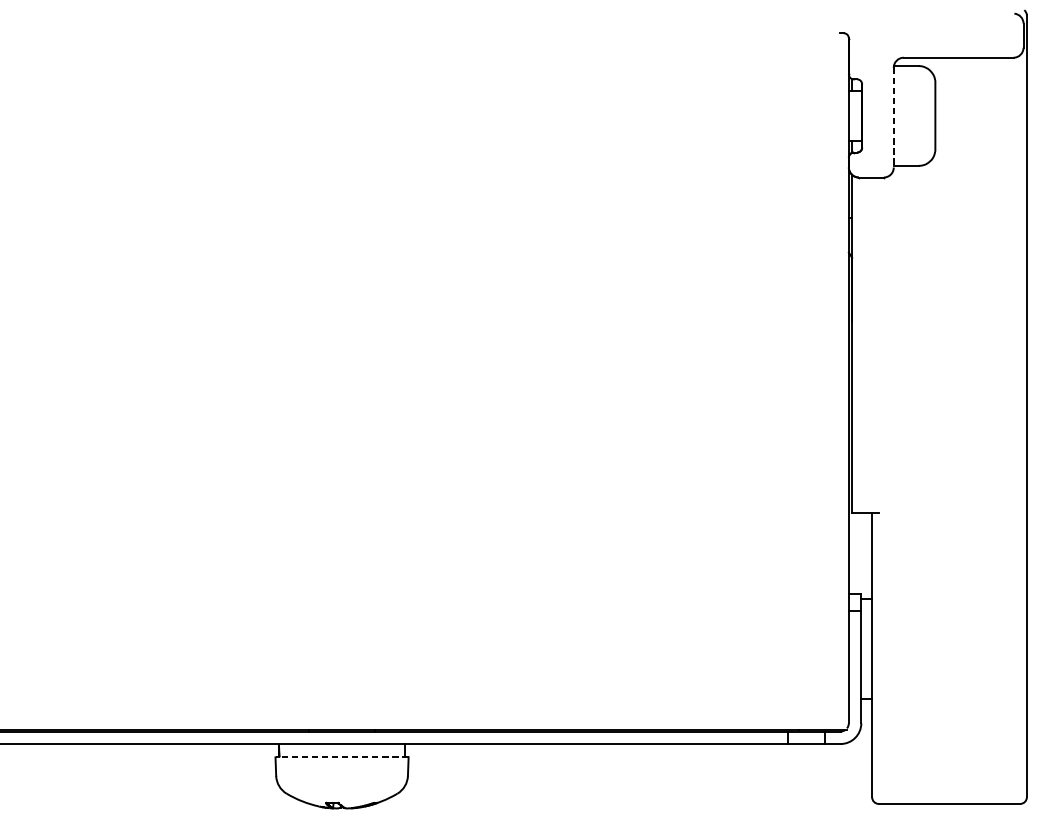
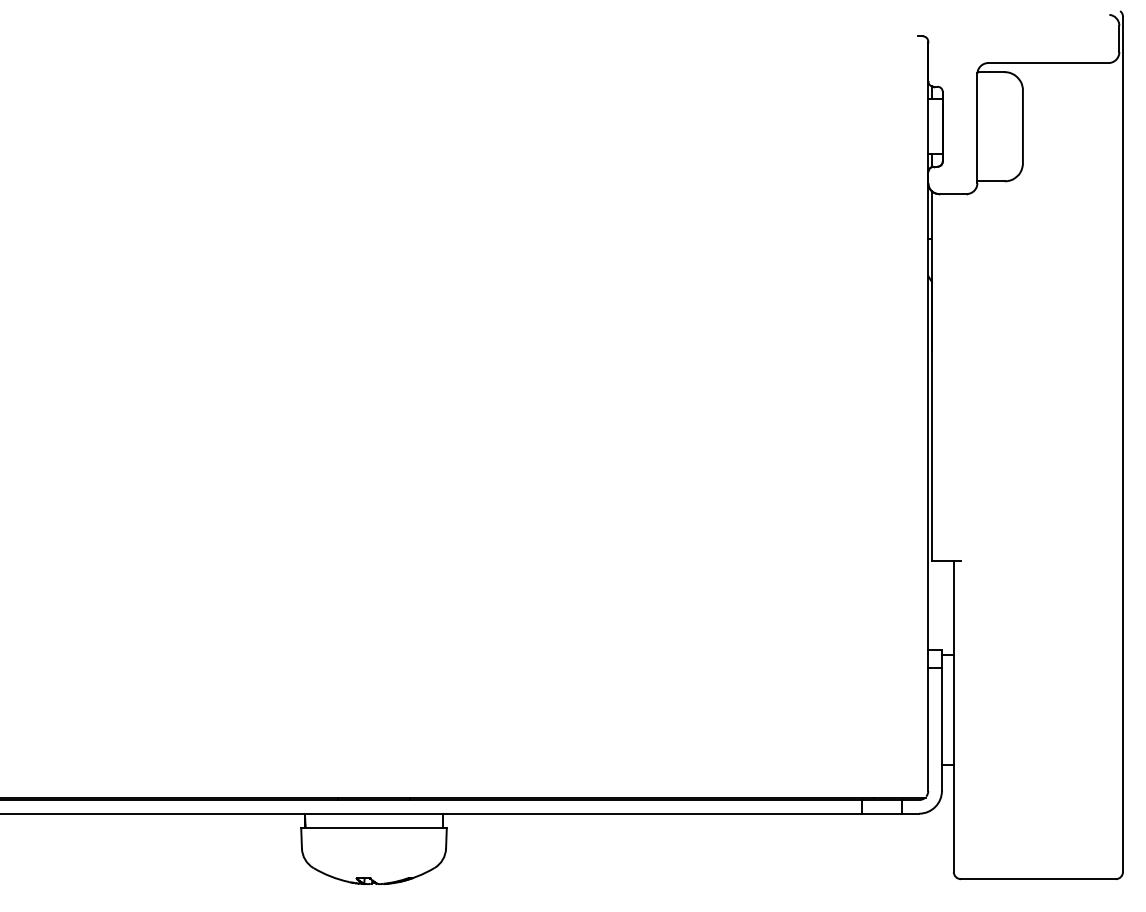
line: (893, 117) -> (977, 128), dashed -> solid
line: (342, 757) -> (374, 828), dashed -> solid

